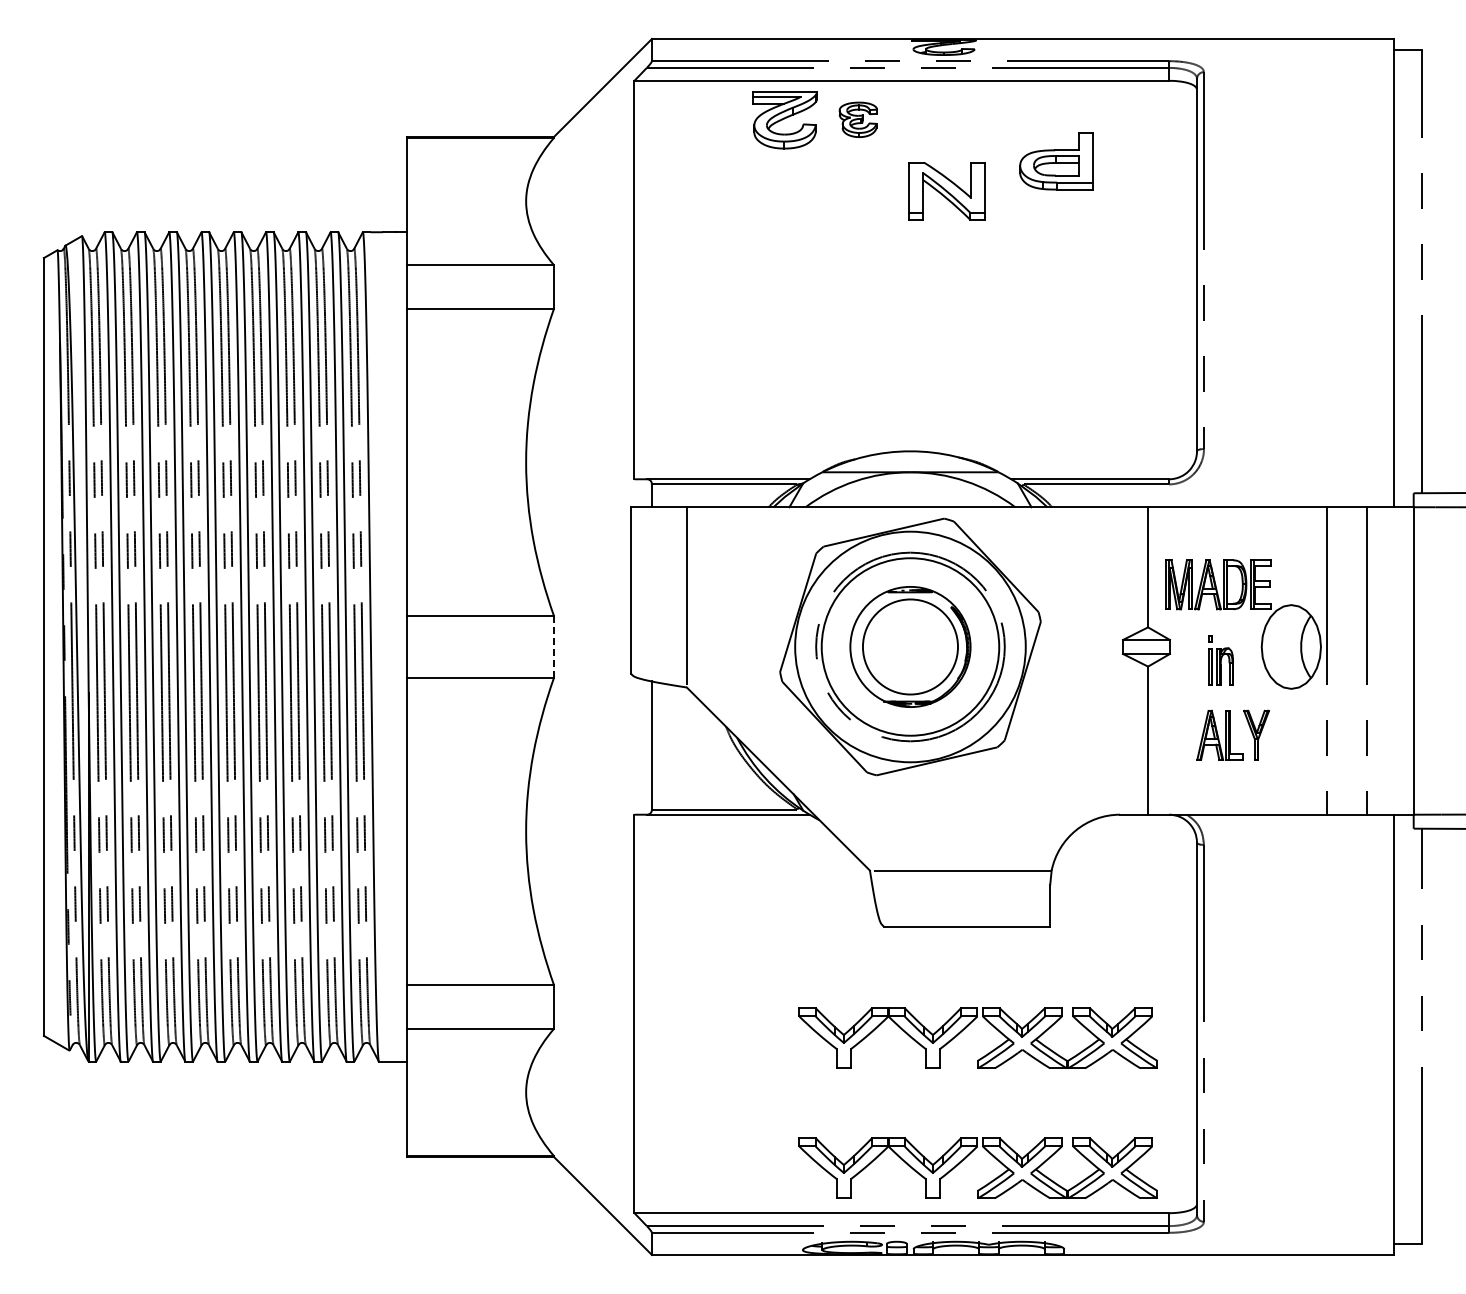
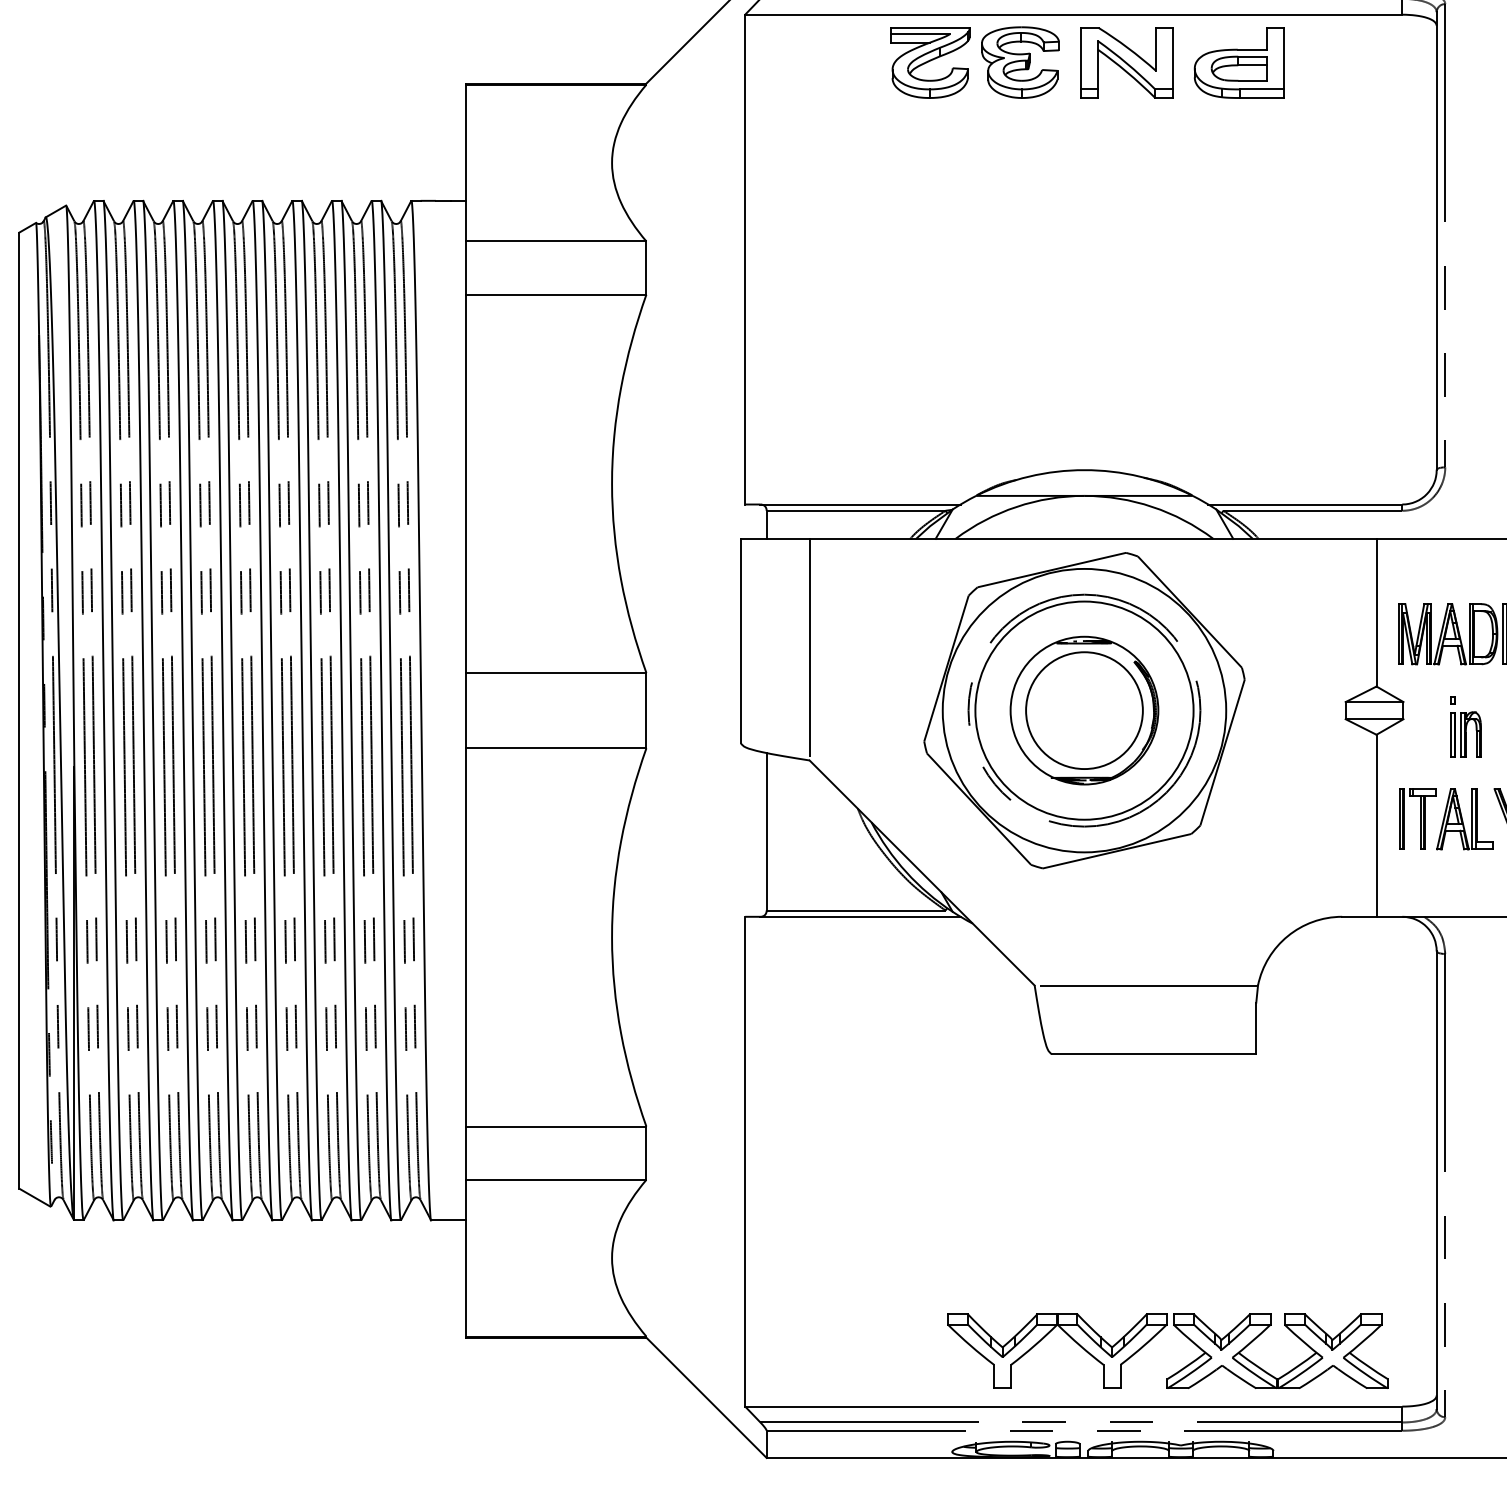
part: (858, 119) -> (1020, 62), size x1.67
part: (1056, 161) -> (1239, 63), moved
part: (946, 191) -> (1126, 63), moved
line: (554, 646) -> (646, 710), dashed -> solid
part: (1181, 735) -> (1417, 819), added
part: (967, 1027) -> (1154, 1178), removed

